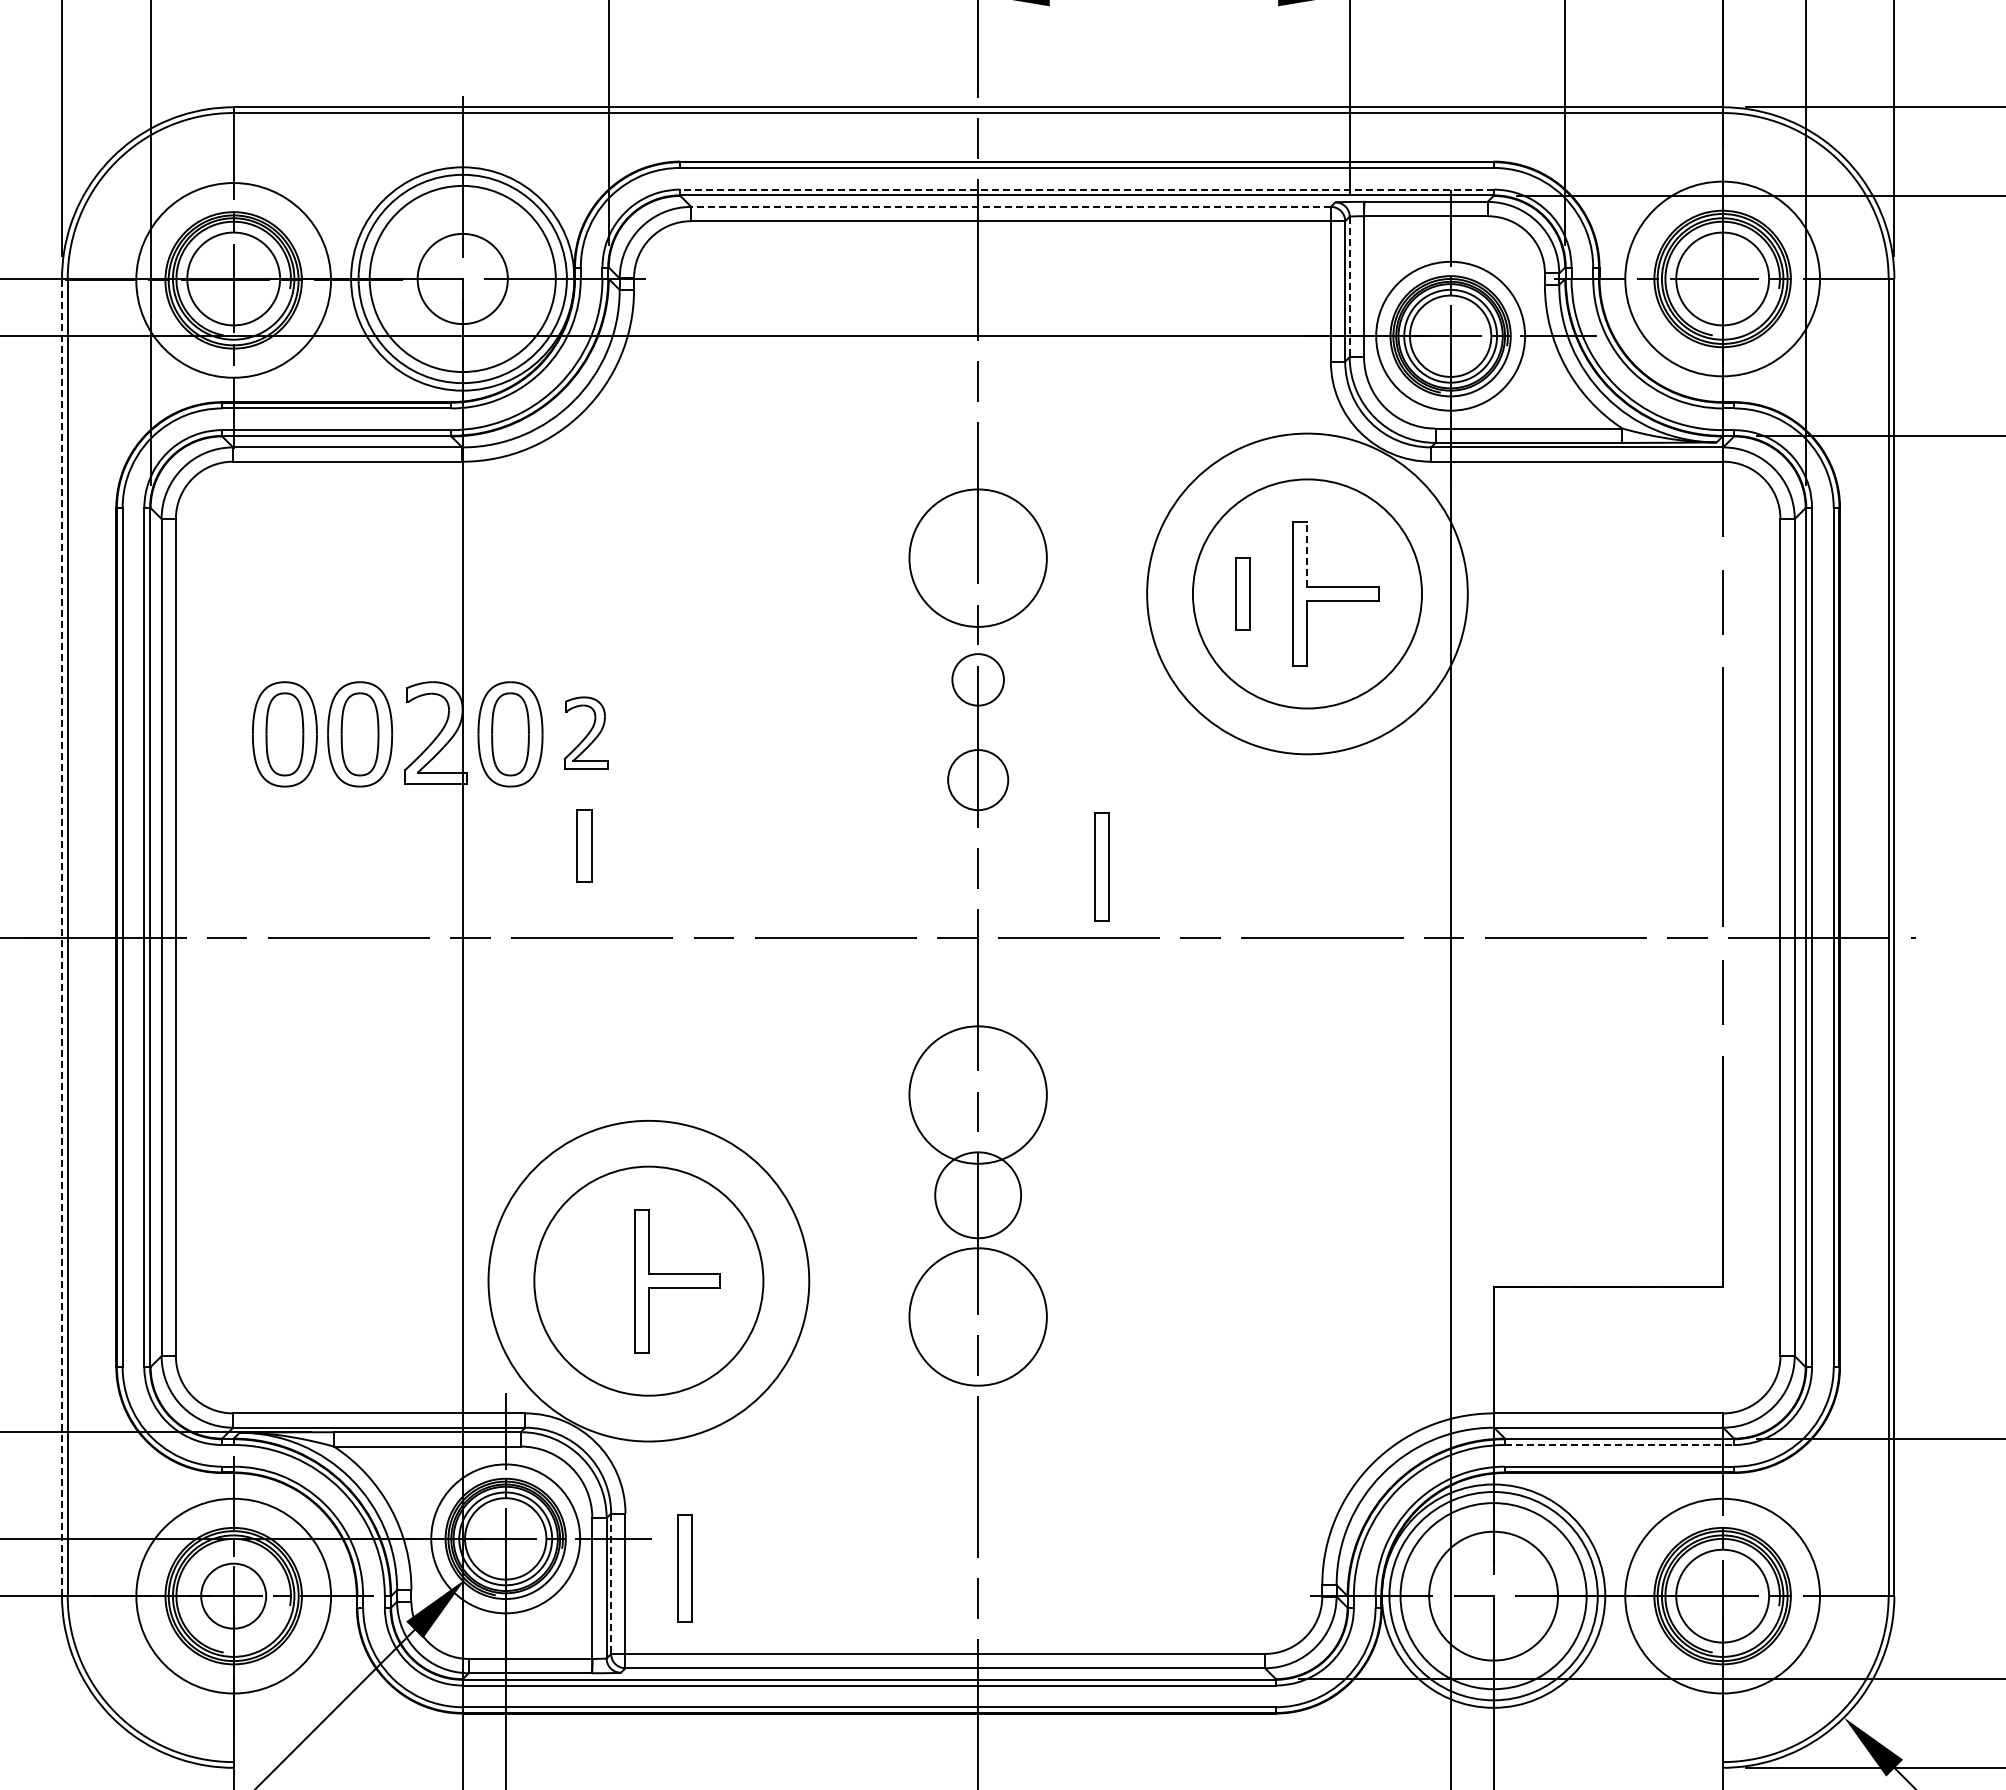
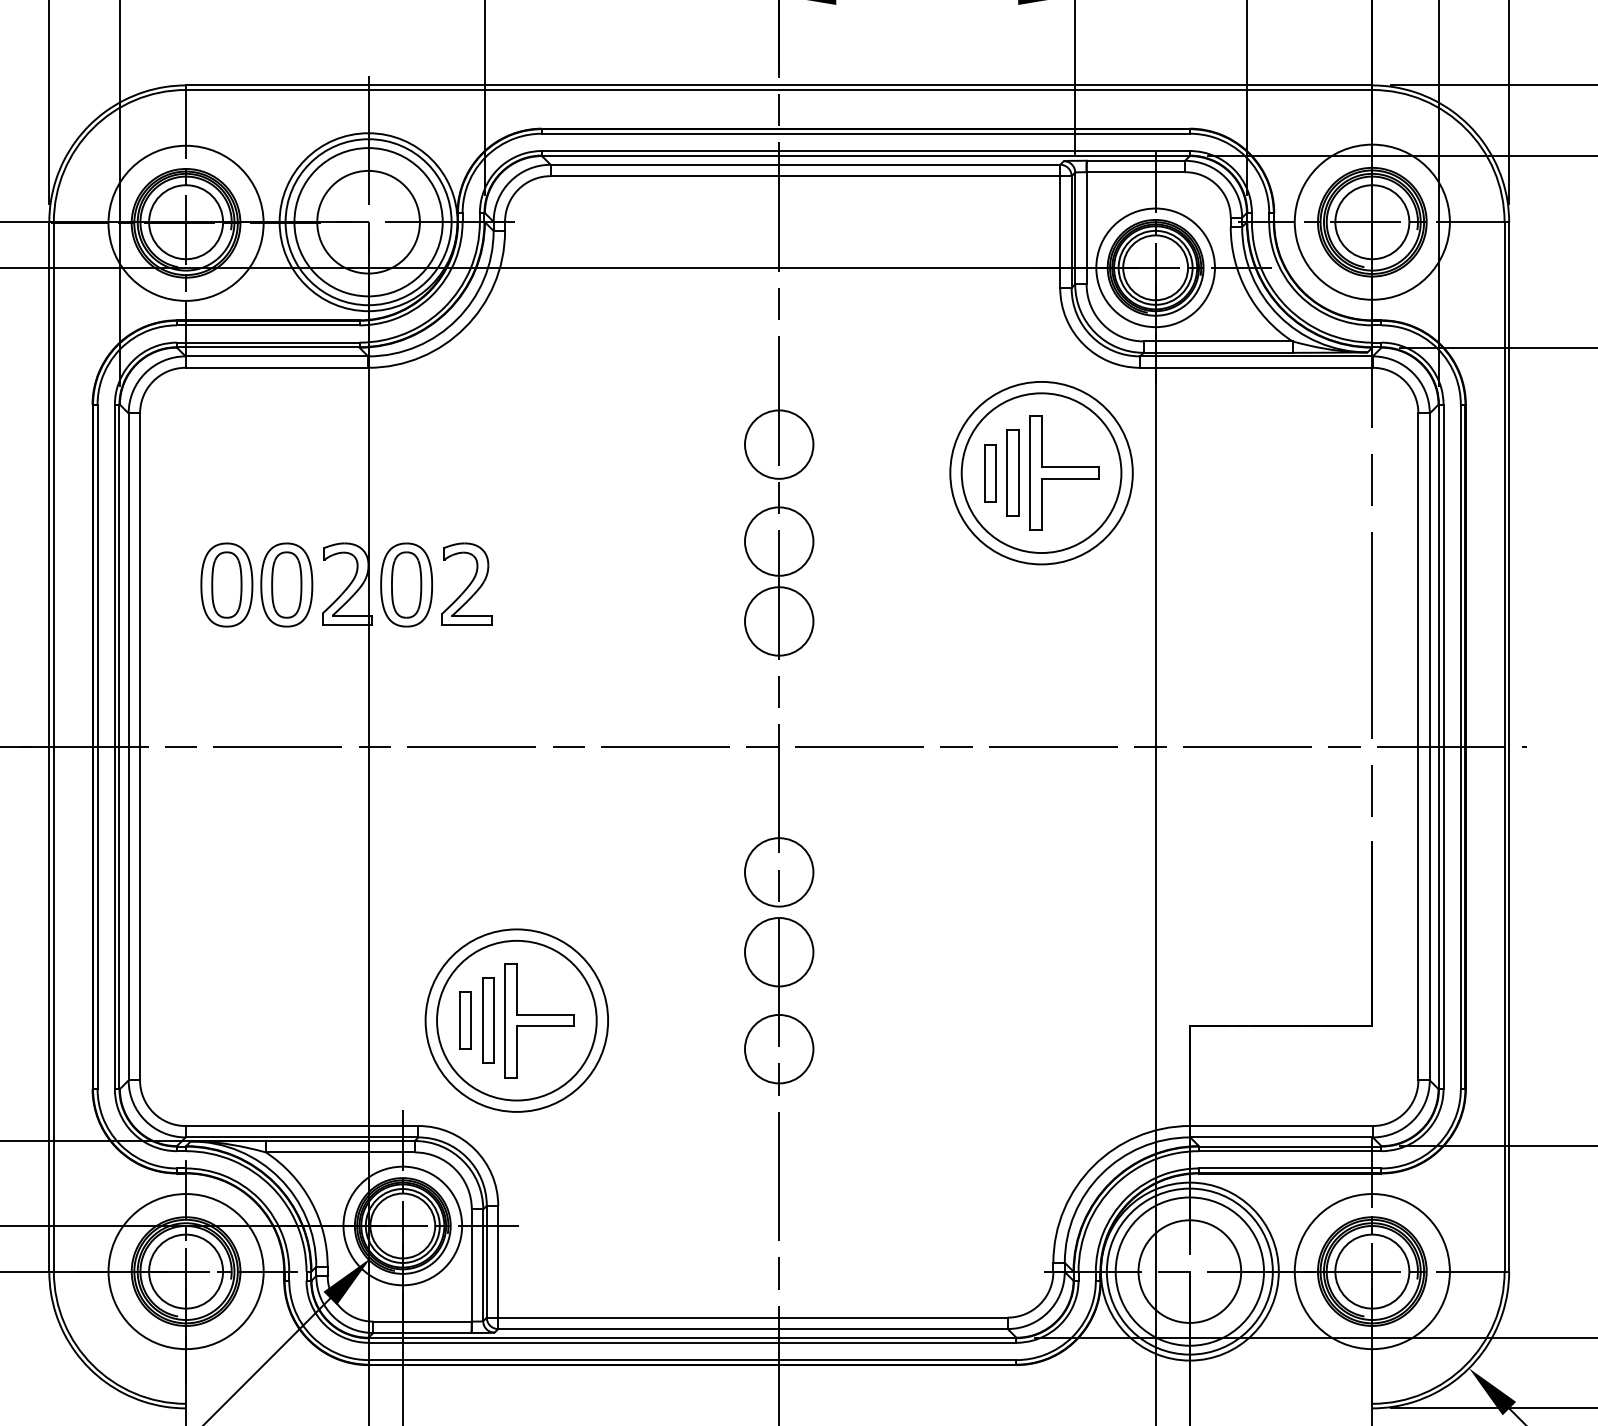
line: (1086, 189) -> (865, 150), dashed -> solid
line: (1011, 206) -> (805, 164), dashed -> solid
circle: (462, 278) -> (368, 221), size x1.43
line: (1349, 287) -> (1075, 229), dashed -> solid
line: (1307, 554) -> (1041, 441), dashed -> solid
circle: (978, 558) -> (779, 444), size x0.62
circle: (1307, 593) -> (1041, 472), size x0.62
circle: (978, 679) -> (779, 541), size x1.67
part: (585, 732) -> (466, 583), size x1.43
circle: (978, 780) -> (779, 621), size x1.43
part: (584, 845) -> (465, 1020), moved
part: (1101, 866) -> (1012, 472), moved
line: (62, 937) -> (49, 746), dashed -> solid
circle: (978, 1095) -> (779, 872), size x0.62
circle: (648, 1280) -> (516, 1020), size x0.62
circle: (978, 1316) -> (779, 1048), size x0.62
line: (1619, 1445) -> (1290, 1151), dashed -> solid
part: (684, 1568) -> (487, 1020), moved
line: (611, 1584) -> (487, 1262), dashed -> solid
circle: (233, 1595) -> (185, 1271), size x1.43

